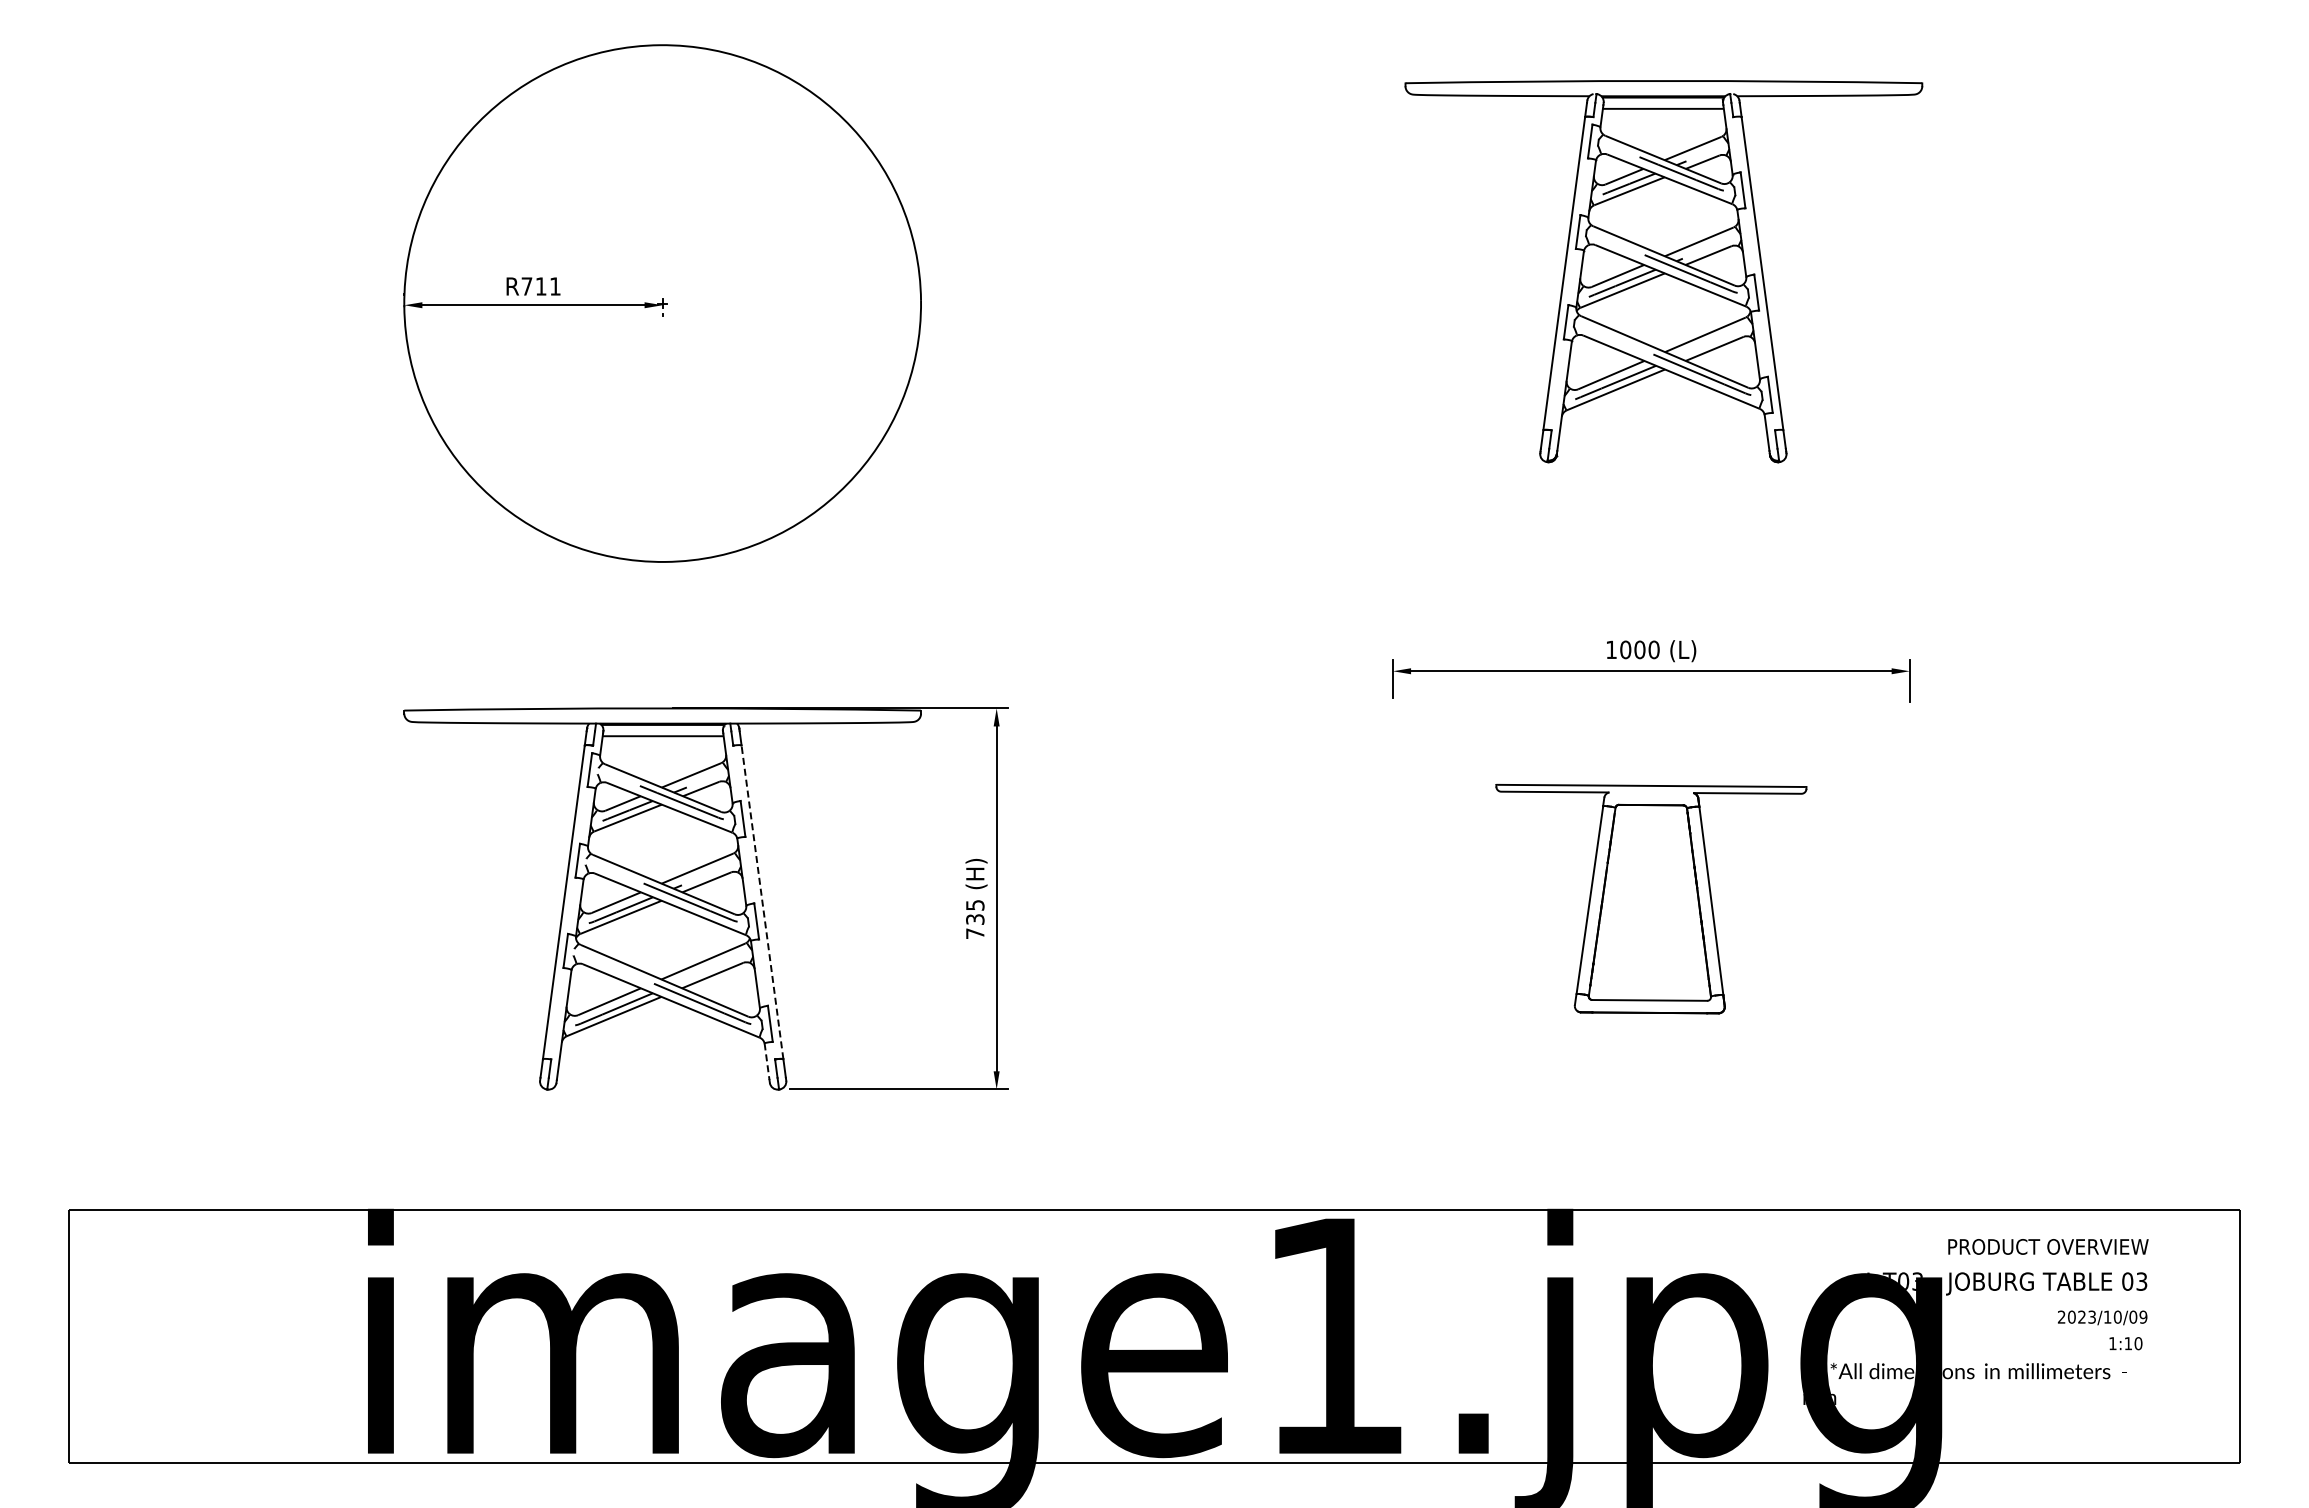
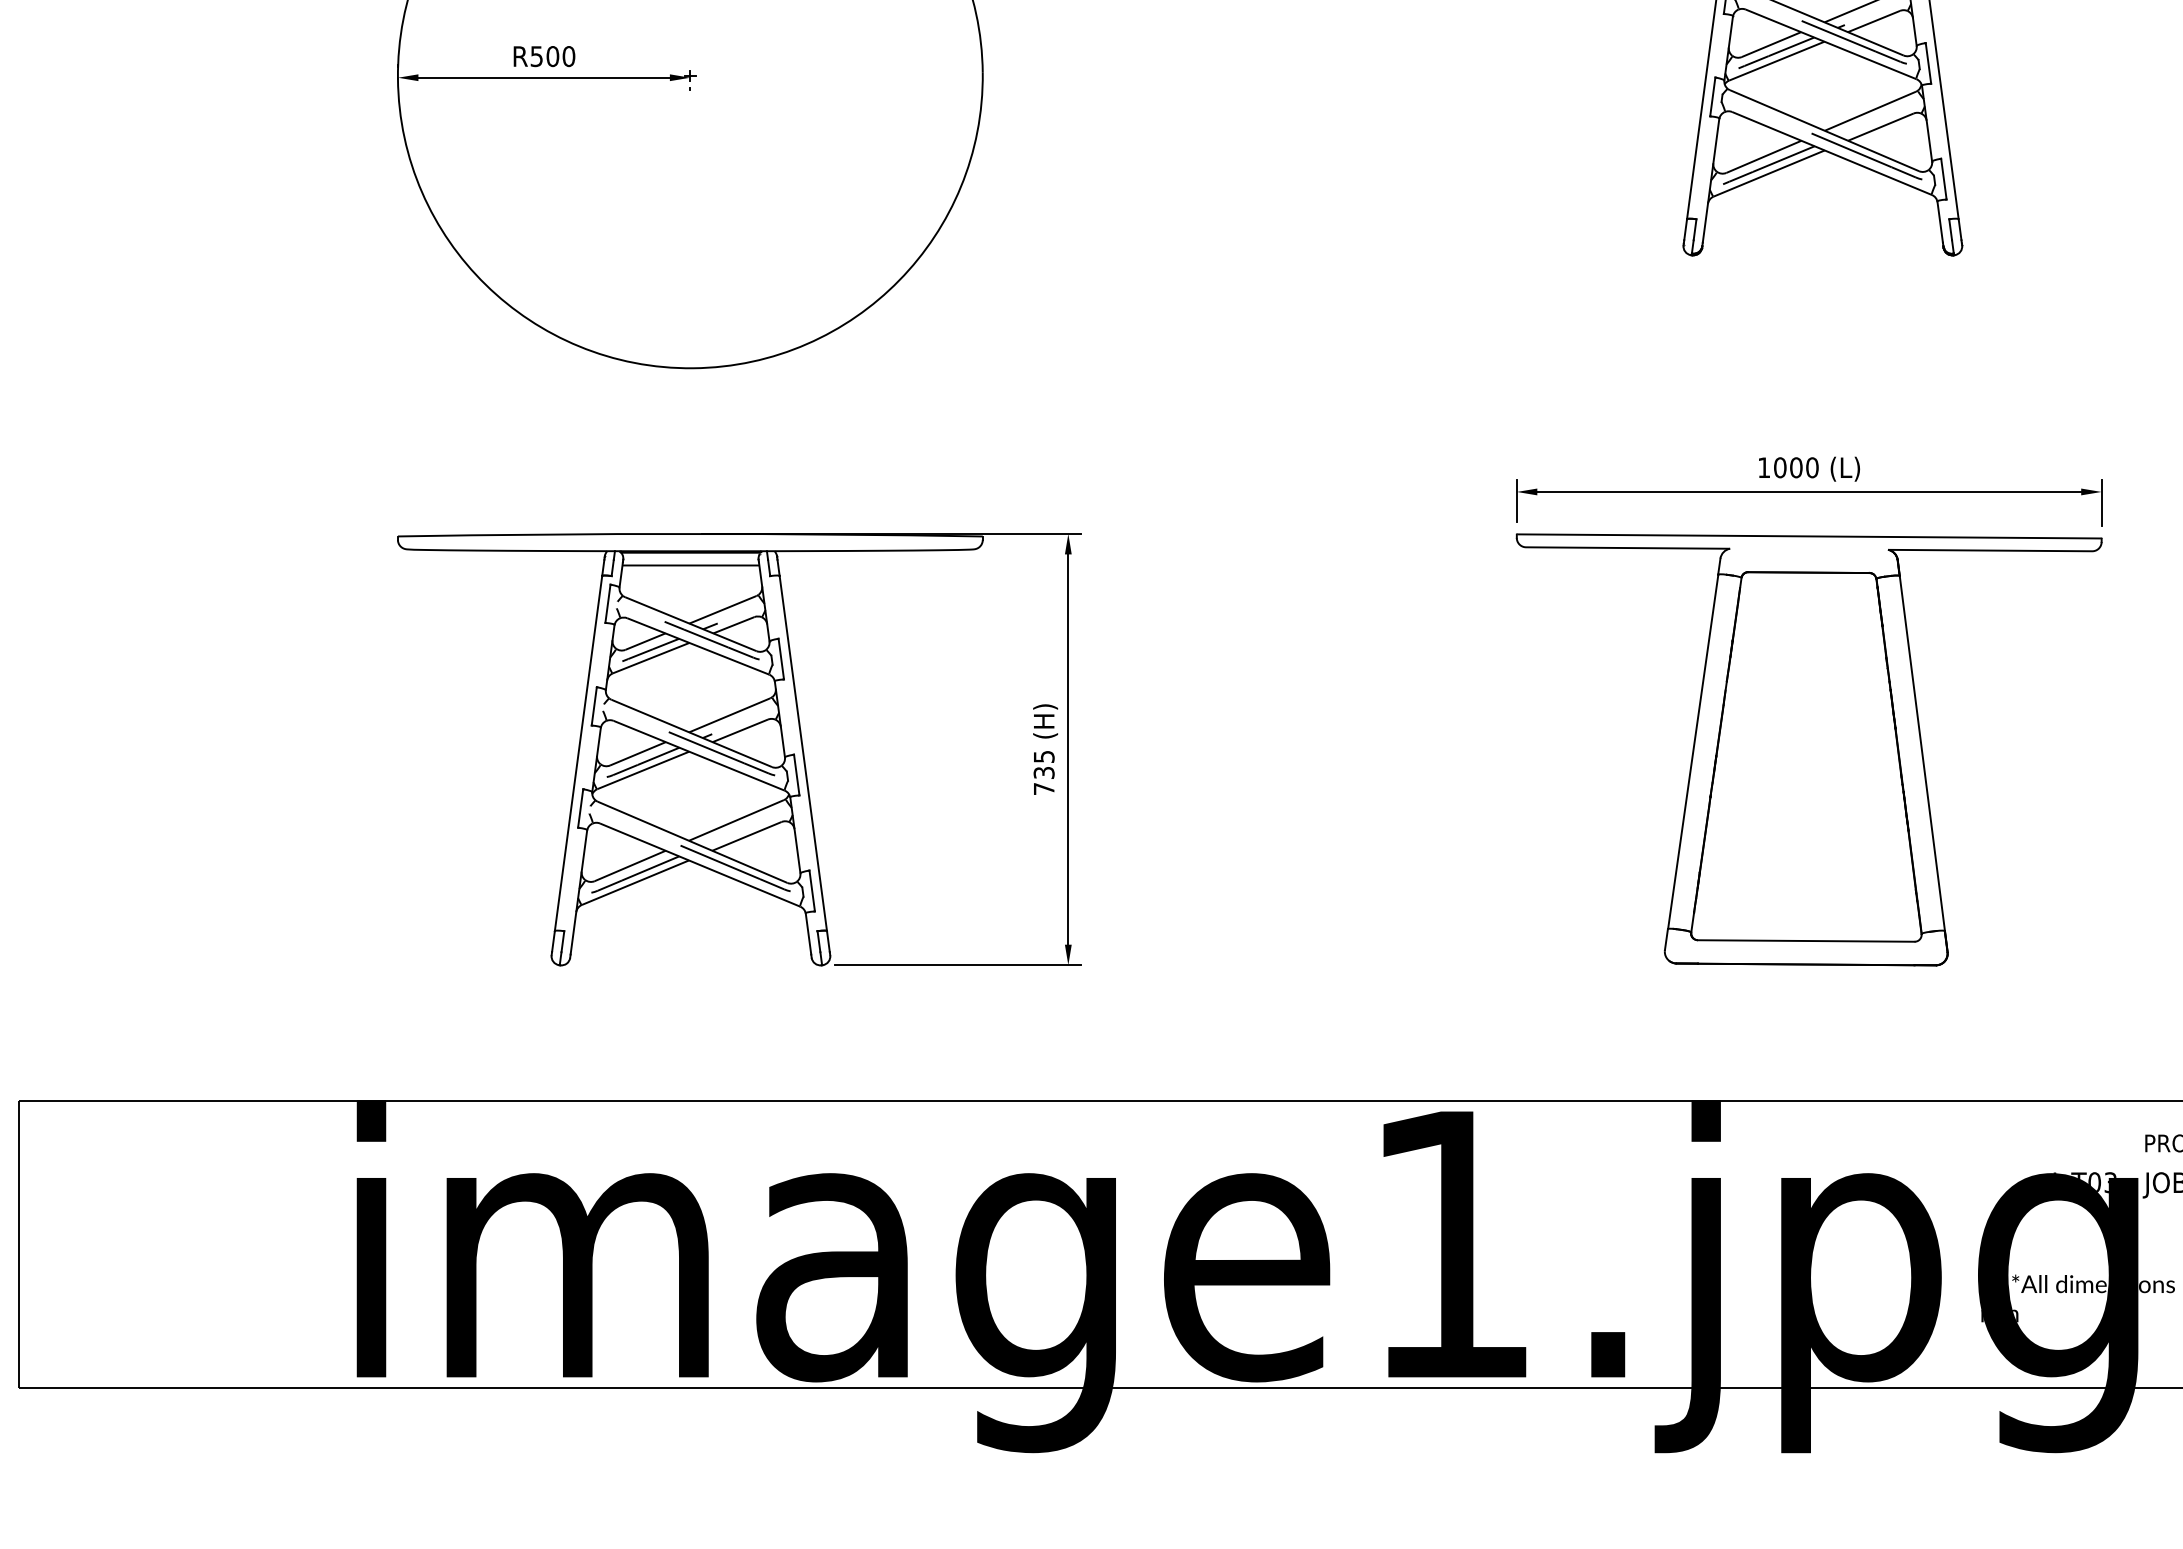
text: (540, 286) -> (552, 56), R711 -> R500
part: (1651, 898) -> (1809, 749), size x1.67
line: (762, 901) -> (803, 752), dashed -> solid
line: (767, 1062) -> (808, 934), dashed -> solid

